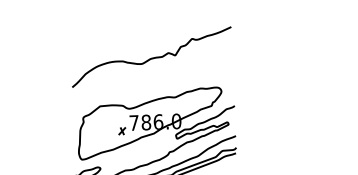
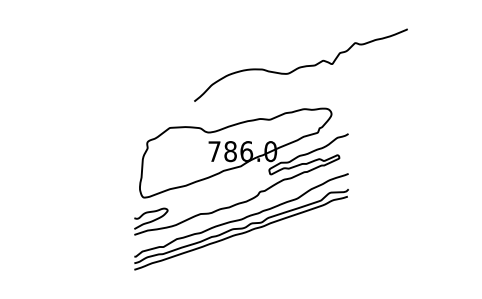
curve: (151, 58) -> (300, 66), moved
part: (122, 130) -> (198, 161), removed

